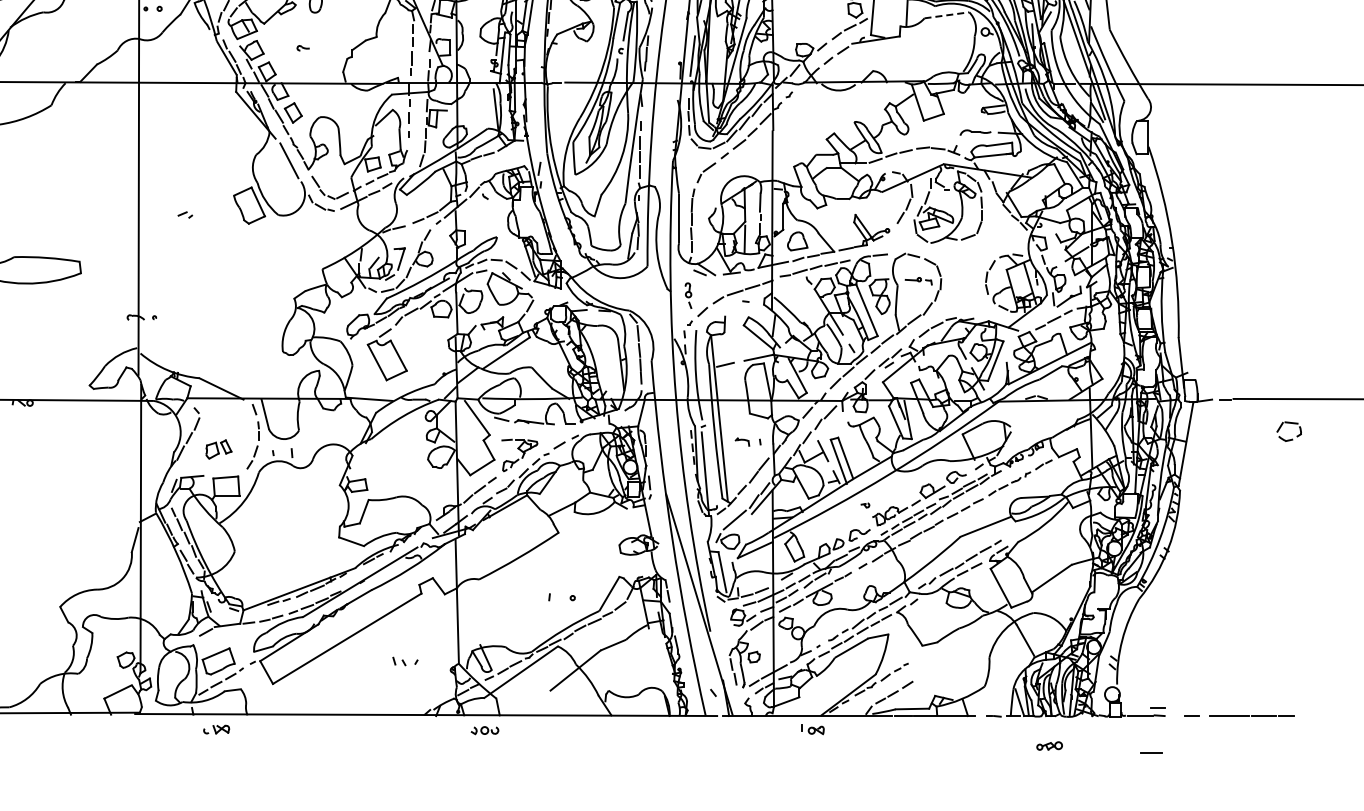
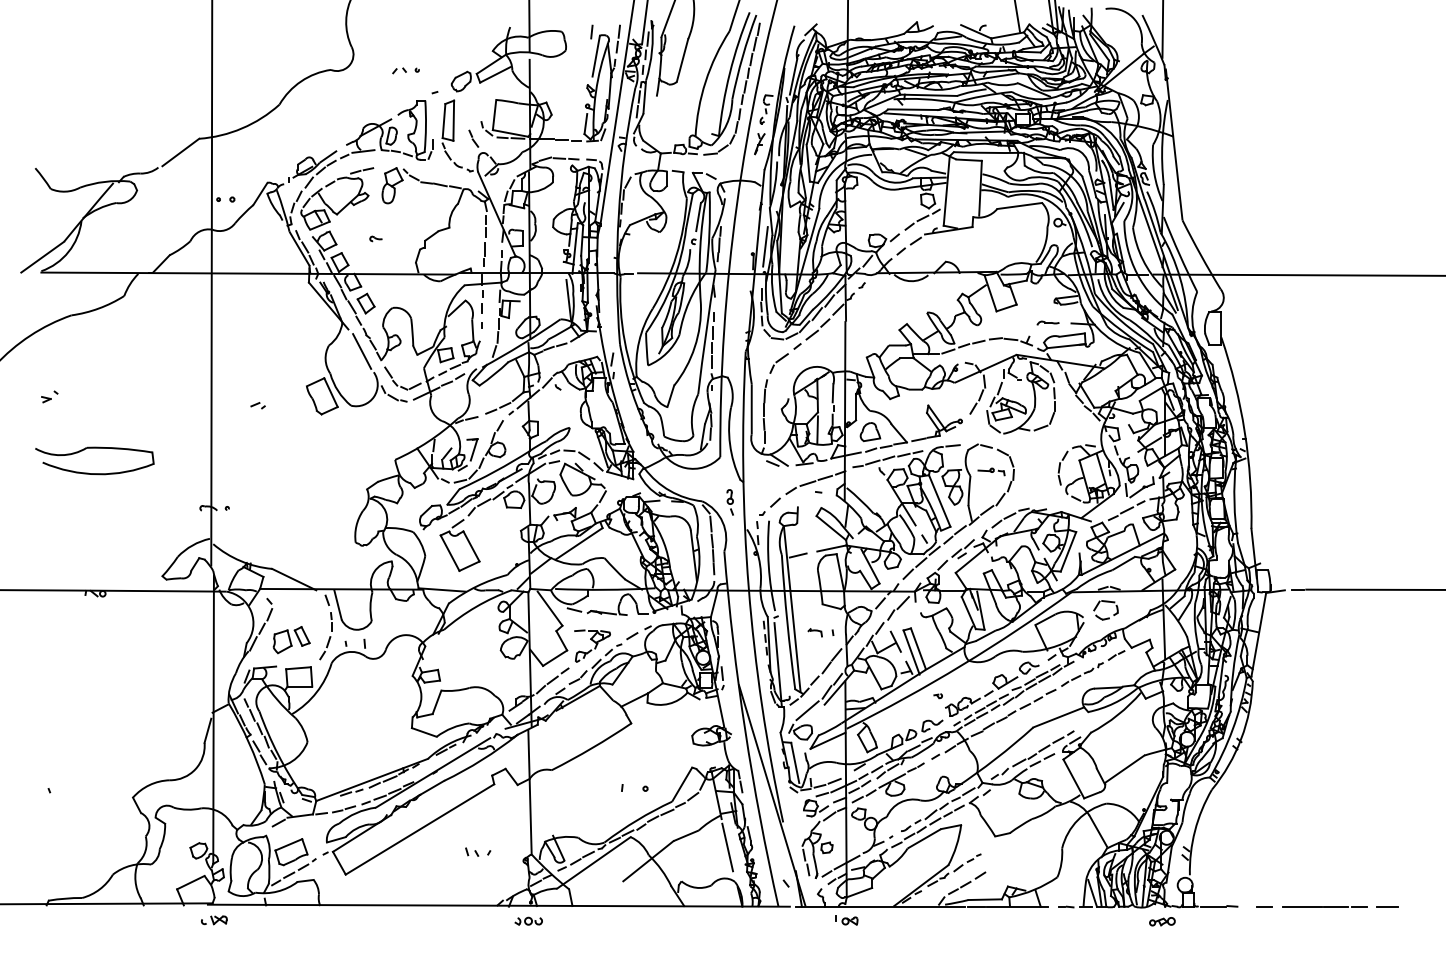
line: (946, 15) -> (1019, 206), dashed -> solid
part: (974, 131) -> (1047, 322), size x0.71
part: (687, 295) -> (729, 502), moved
part: (1290, 438) -> (1107, 617), moved
part: (218, 449) -> (291, 640), size x1.43
line: (654, 656) -> (727, 847), added
line: (1157, 707) -> (1230, 898), removed
part: (216, 729) -> (214, 920), moved
part: (484, 729) -> (528, 920), moved
part: (812, 729) -> (846, 920), moved
part: (1049, 745) -> (1162, 921), moved
line: (1151, 752) -> (1387, 906), moved

